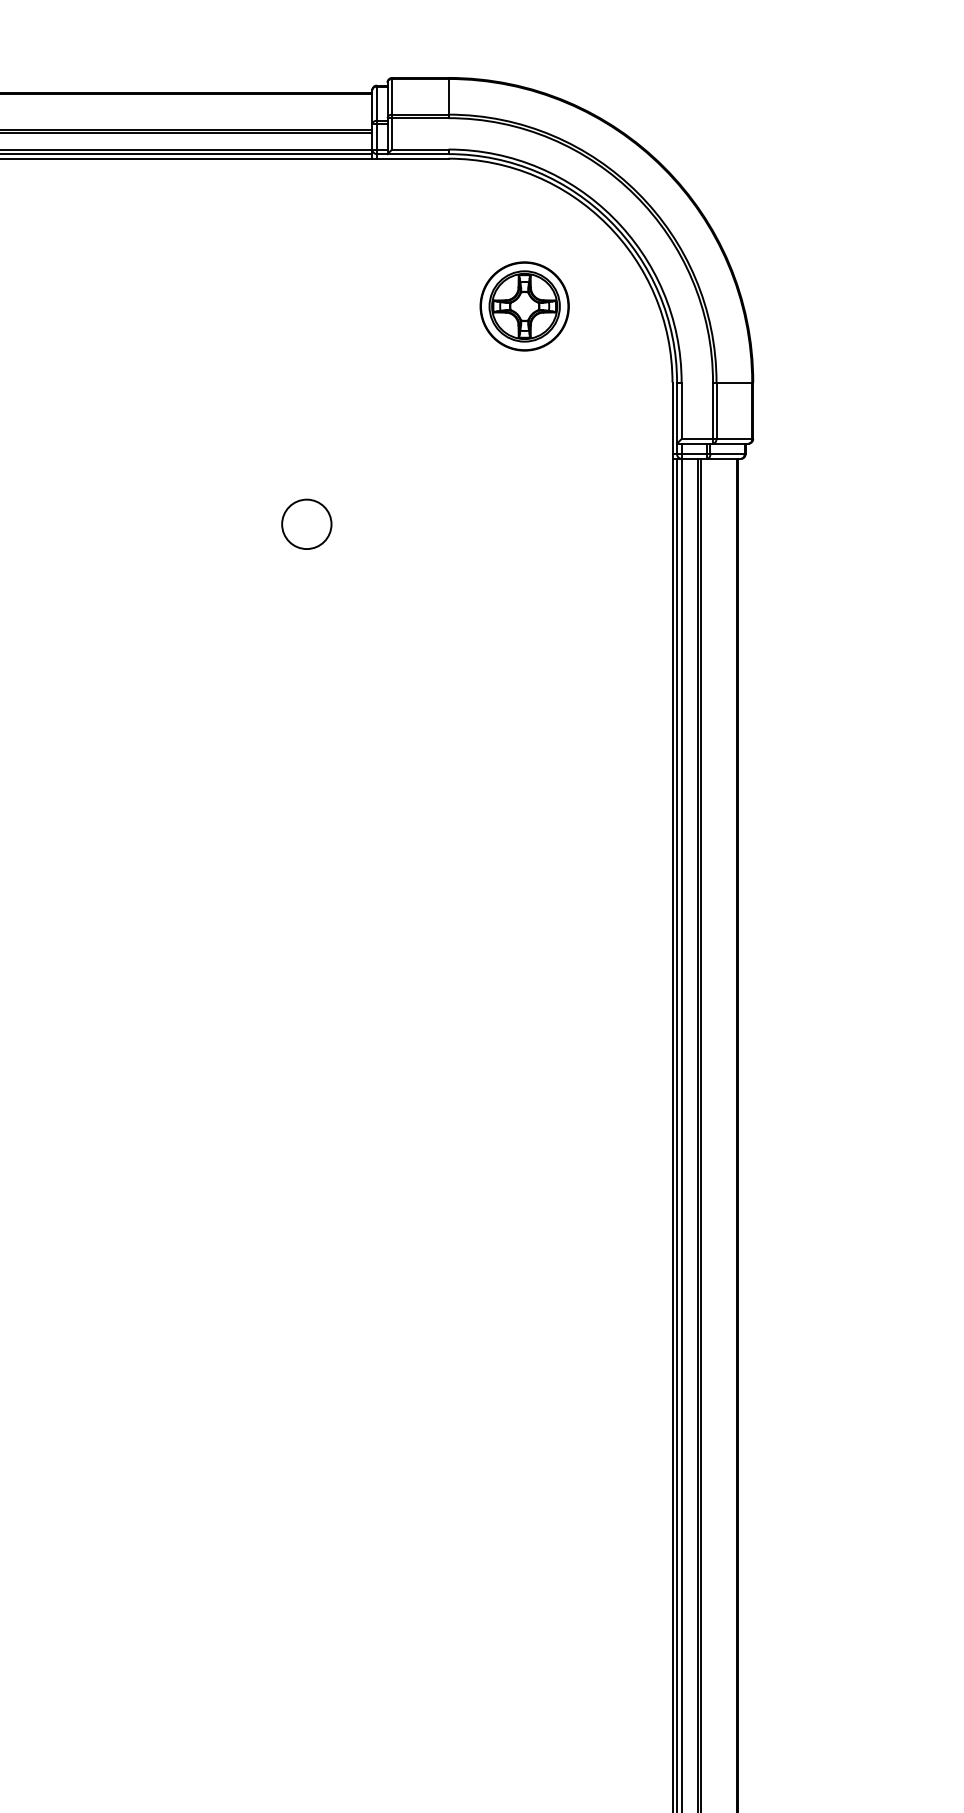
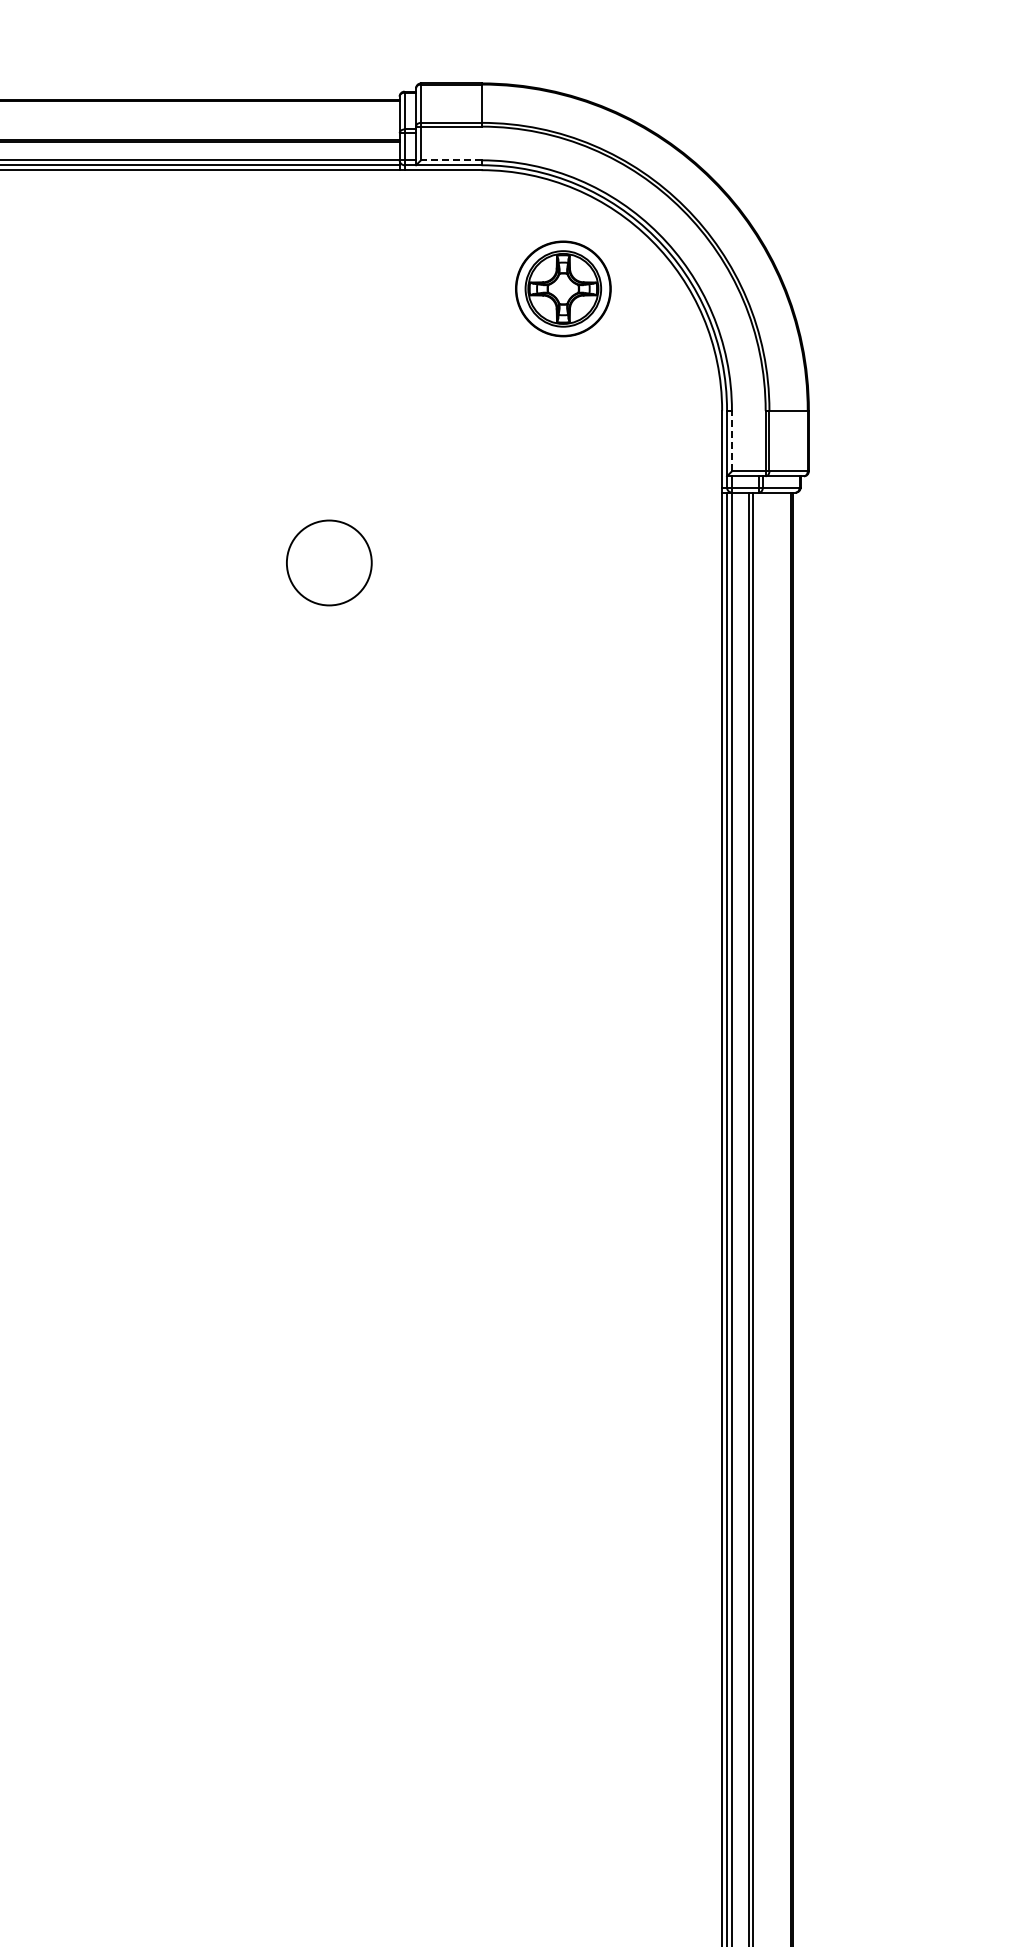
line: (419, 149) -> (450, 160), solid -> dashed
part: (524, 306) -> (563, 288), moved
line: (681, 410) -> (731, 440), solid -> dashed
circle: (306, 523) -> (328, 562), size x1.6

